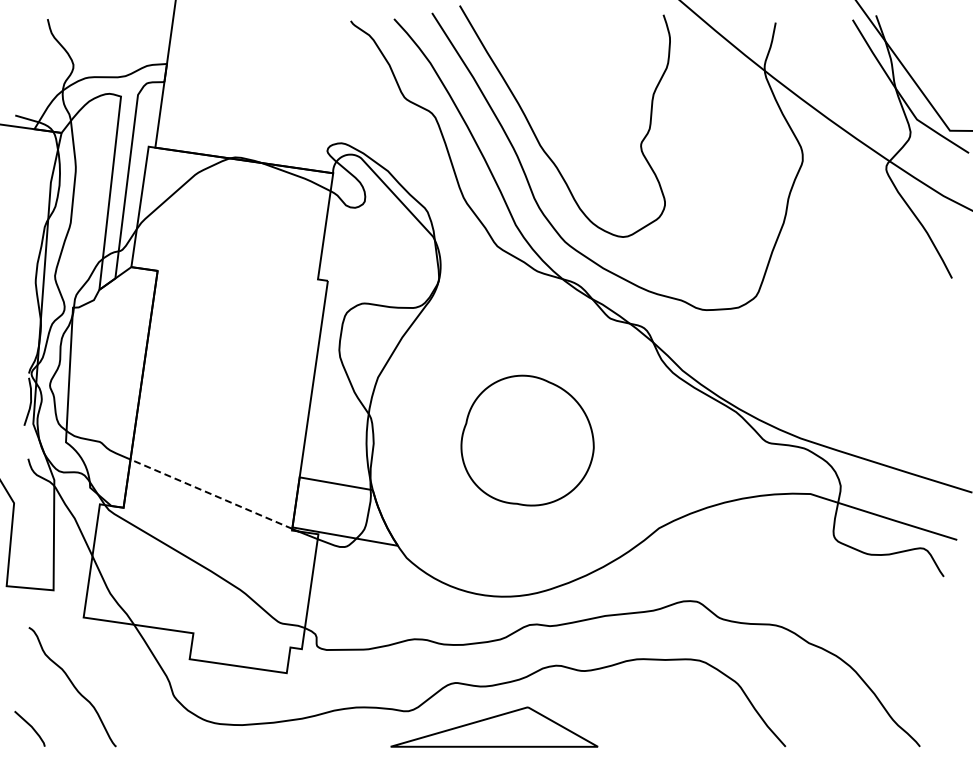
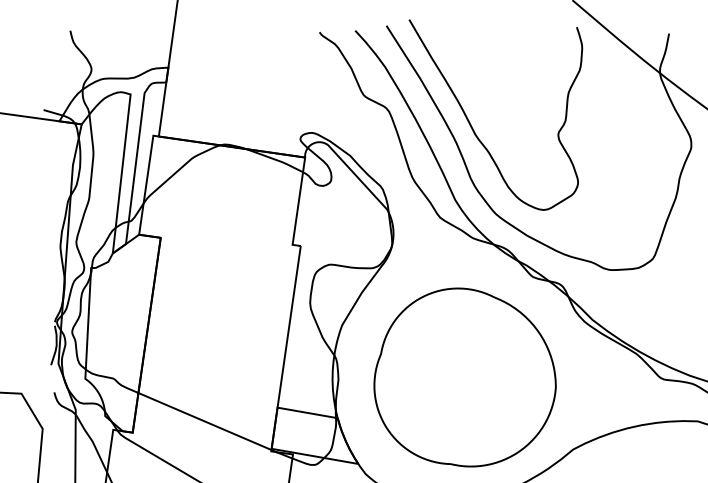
part: (527, 440) -> (464, 377), size x1.67
line: (211, 494) -> (205, 421), dashed -> solid

